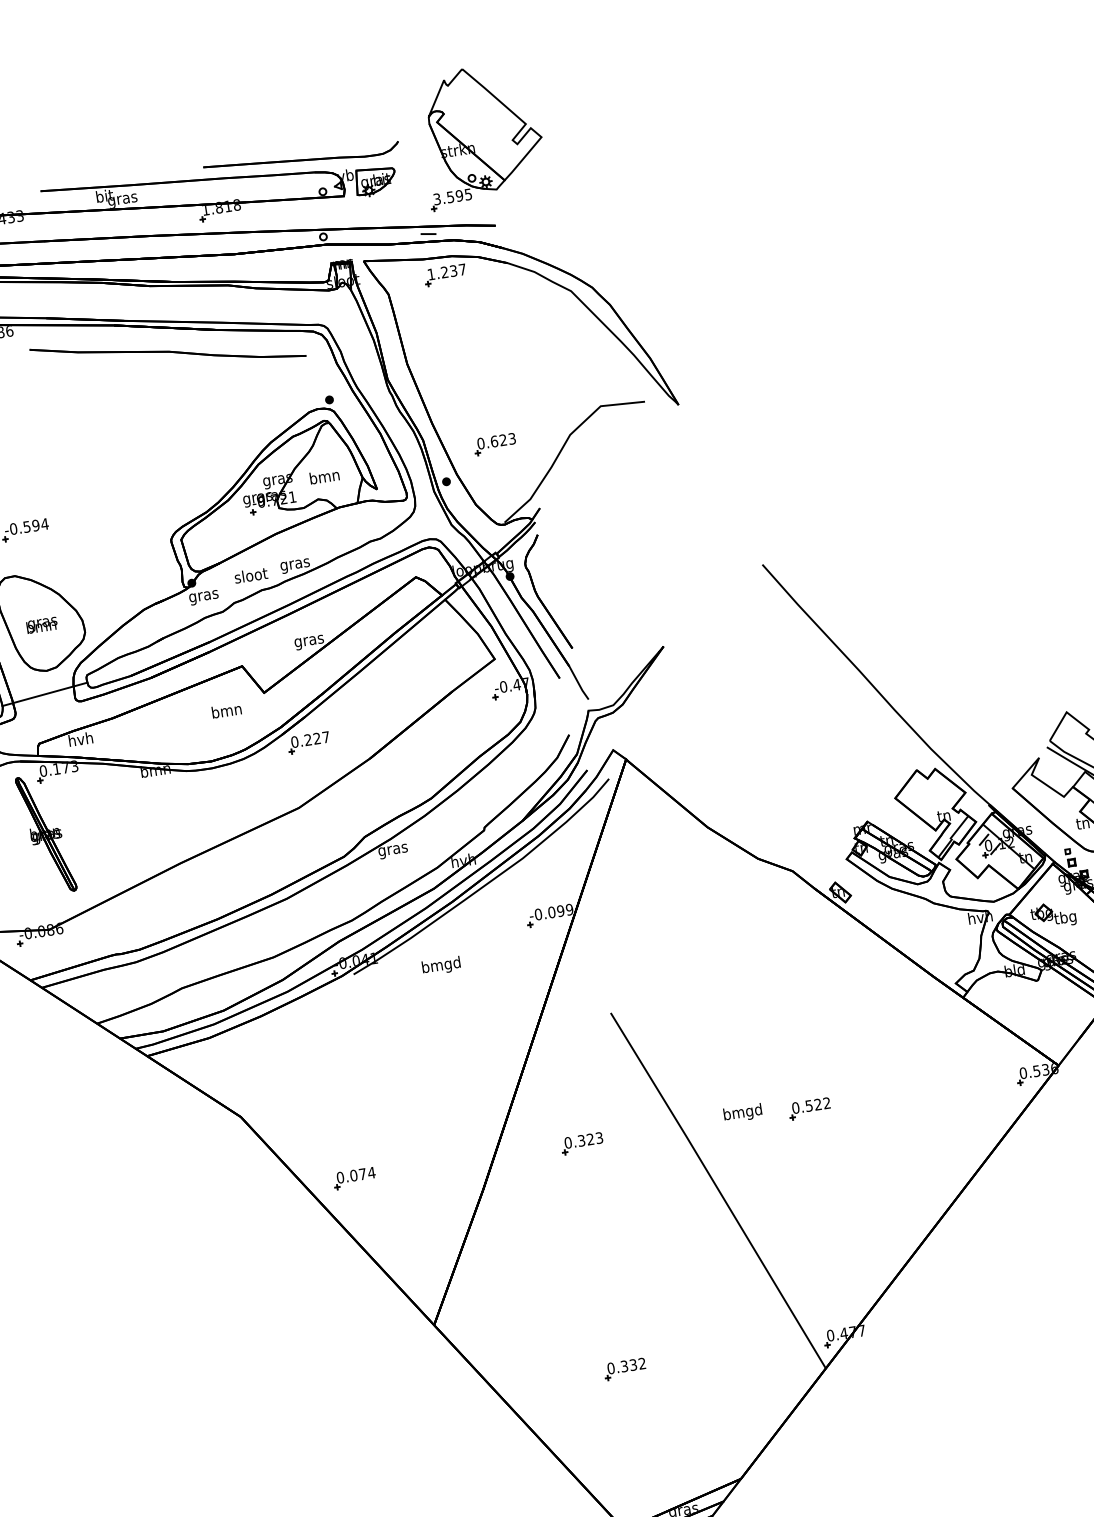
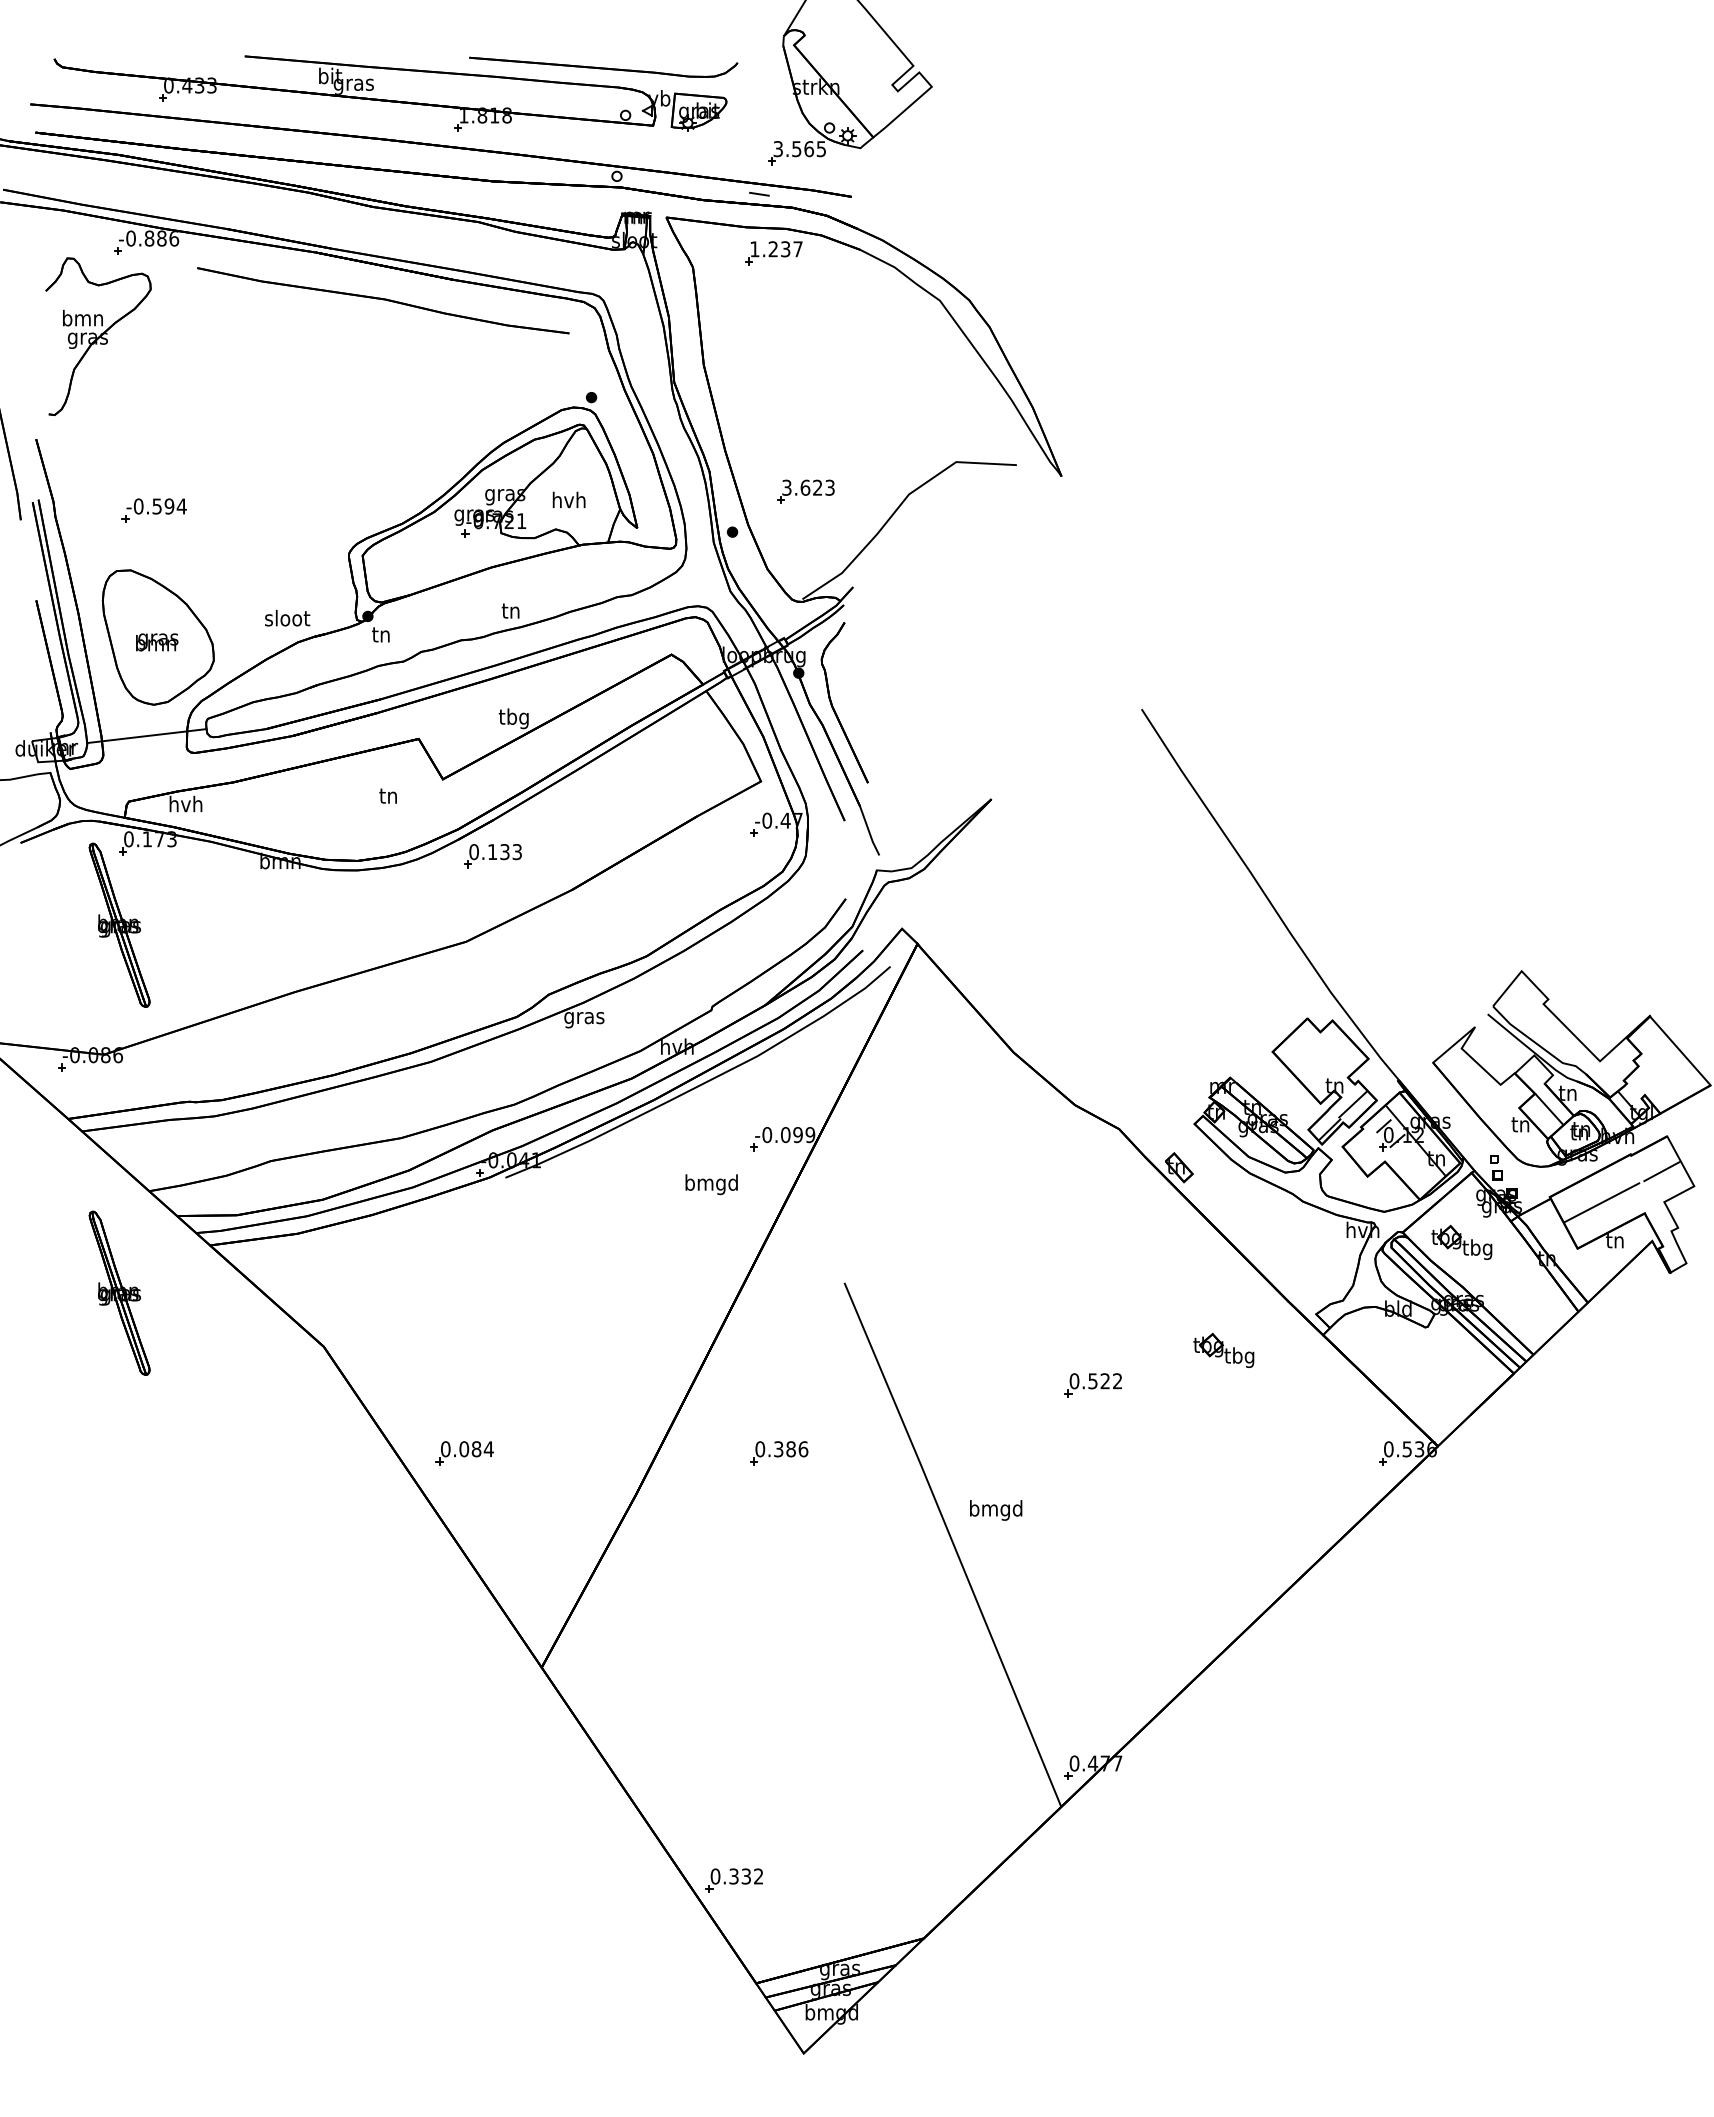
text: (459, 196) -> (809, 149), 3.595 -> 3.565
text: (480, 443) -> (786, 487), 0.623 -> 3.623
text: (324, 476) -> (569, 499), bmn -> hvh
text: (295, 565) -> (511, 613), gras -> tn
text: (251, 575) -> (287, 618), moved
text: (203, 596) -> (381, 636), gras -> tn
text: (309, 640) -> (514, 718), gras -> tbg
text: (226, 710) -> (388, 795), bmn -> tn
text: (316, 739) -> (504, 852), 0.227 -> 0.133
text: (441, 966) -> (711, 1184), moved
part: (892, 1019) -> (1223, 1349), added
part: (86, 1100) -> (119, 1292), added
part: (809, 1109) -> (1092, 1385), moved
text: (743, 1113) -> (996, 1510), moved
text: (595, 1138) -> (797, 1449), 0.323 -> 0.386
text: (362, 1174) -> (476, 1449), 0.074 -> 0.084
part: (624, 1369) -> (733, 1880), moved

